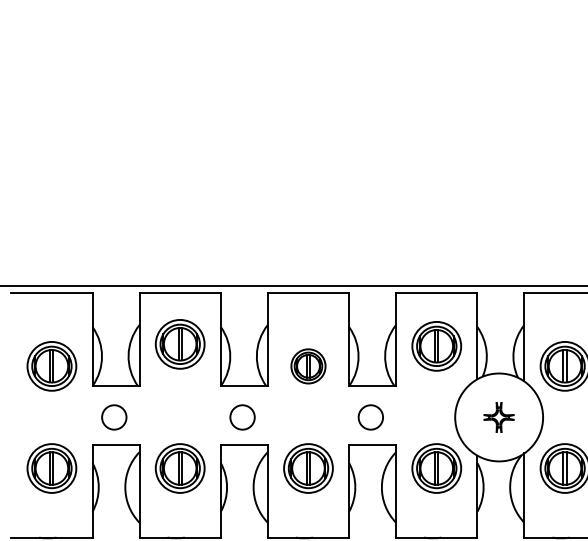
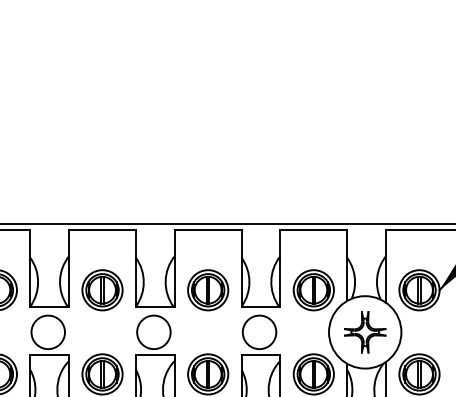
part: (179, 344) -> (101, 290), moved
part: (436, 346) -> (313, 290), moved
part: (308, 366) -> (208, 290), size x1.43
circle: (113, 417) -> (47, 332), size x1.67
circle: (242, 417) -> (153, 332), size x1.67
circle: (370, 417) -> (259, 332), size x1.67
part: (498, 417) -> (364, 332), size x1.67

